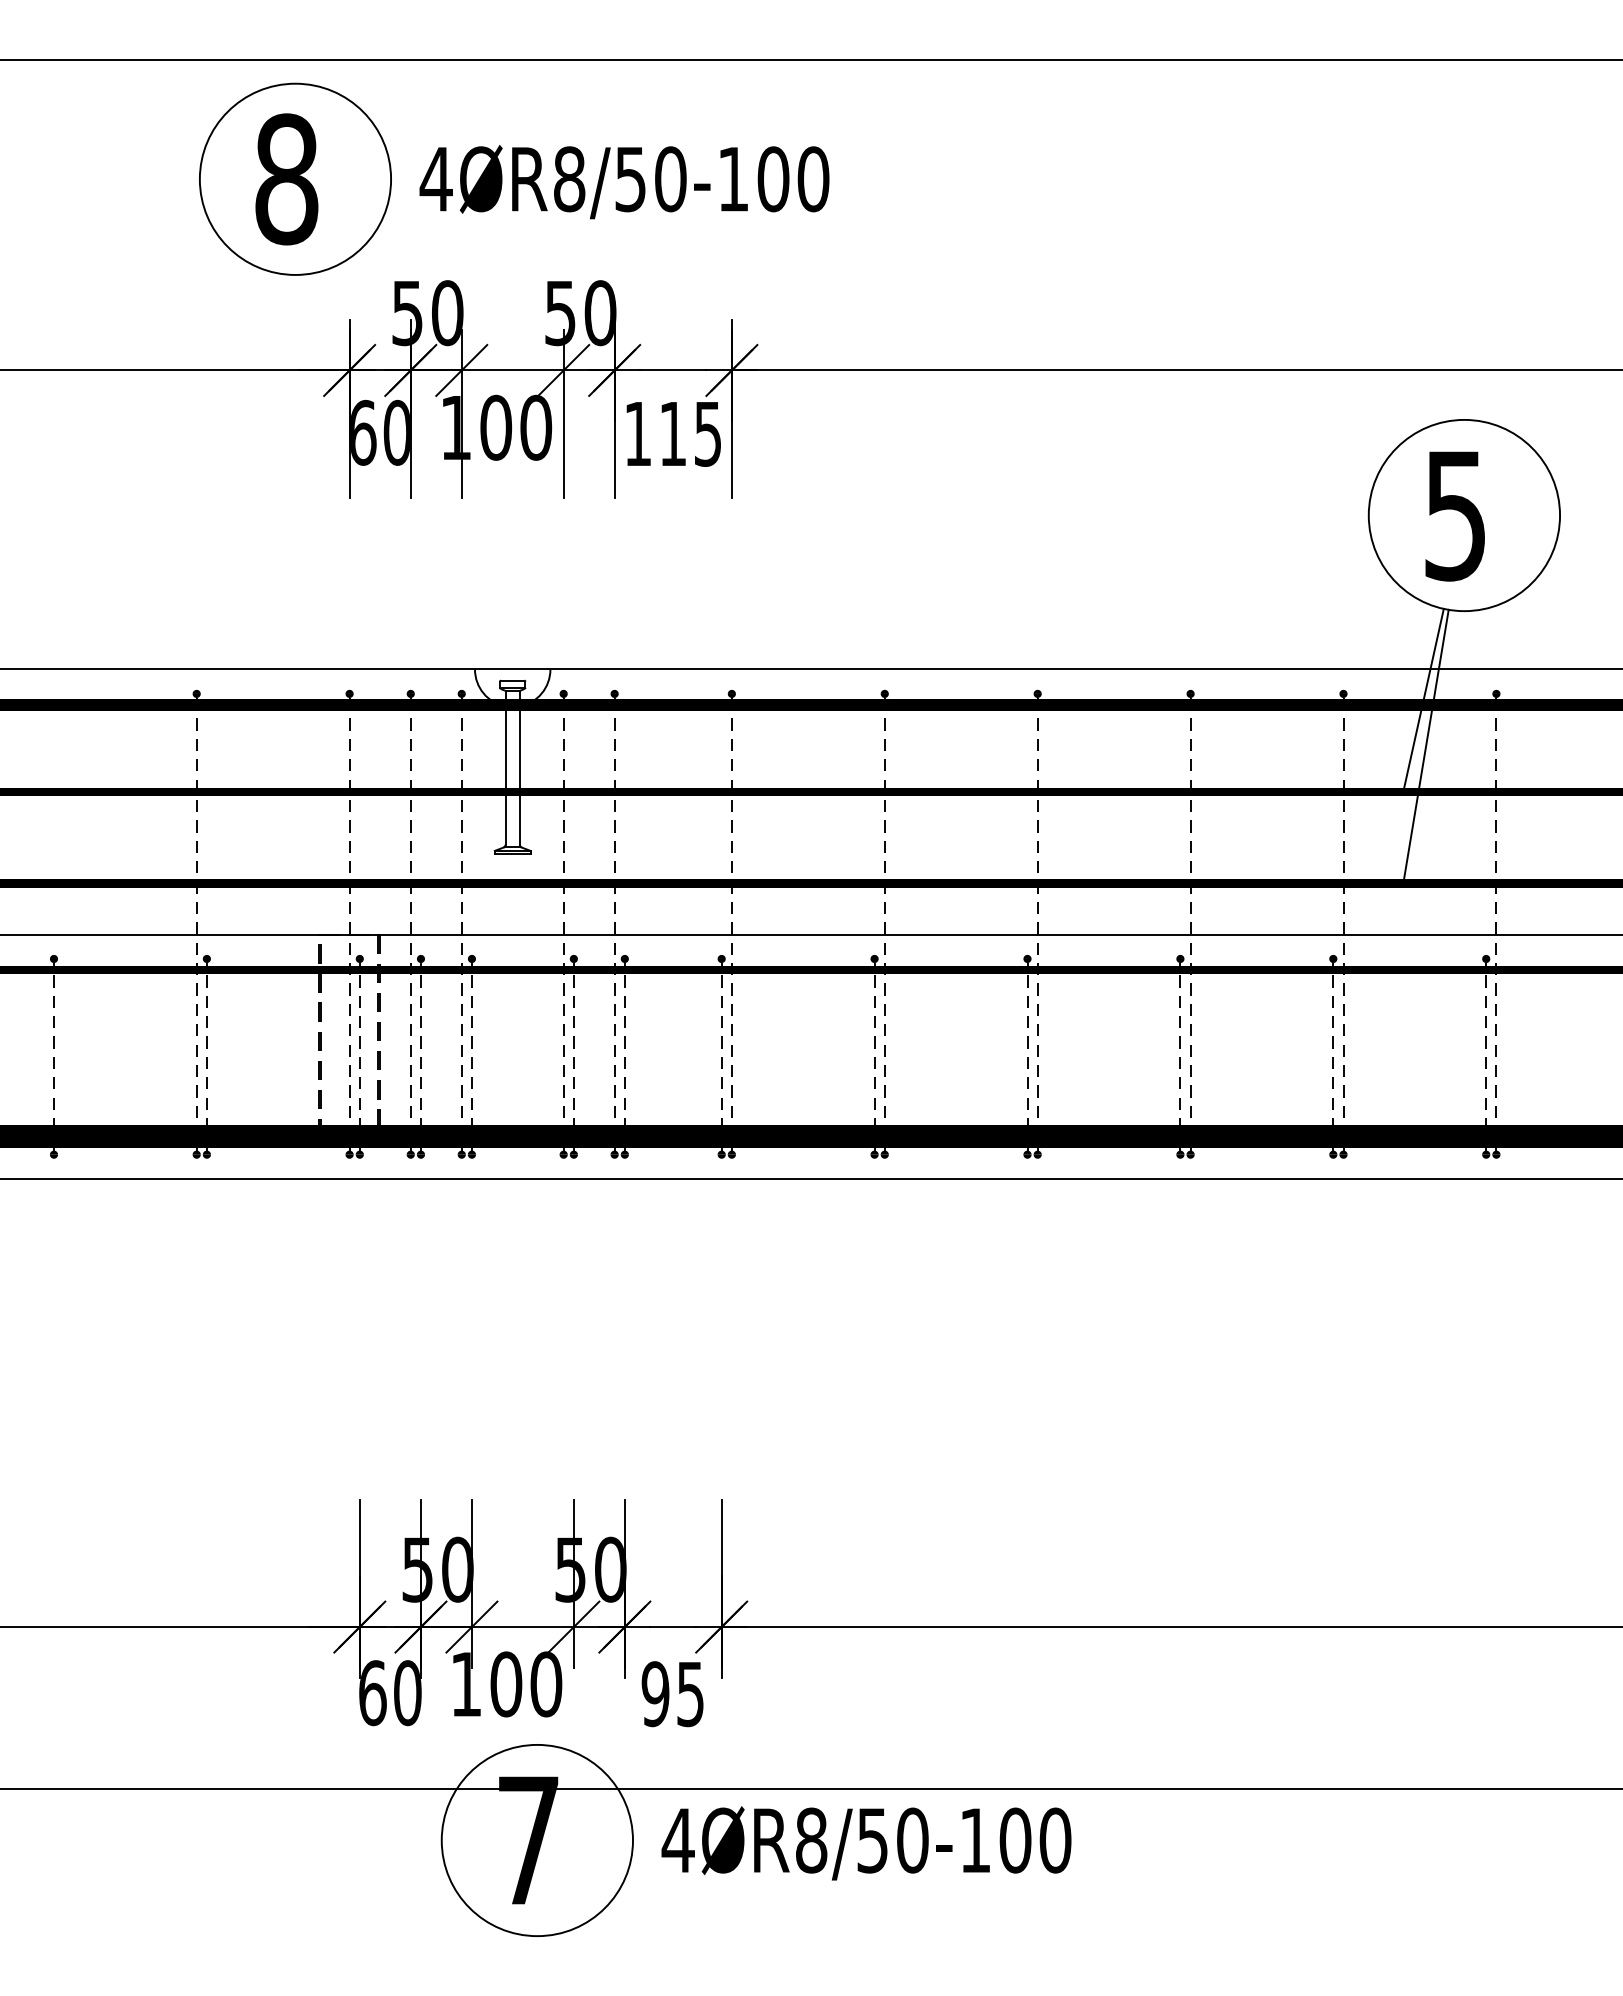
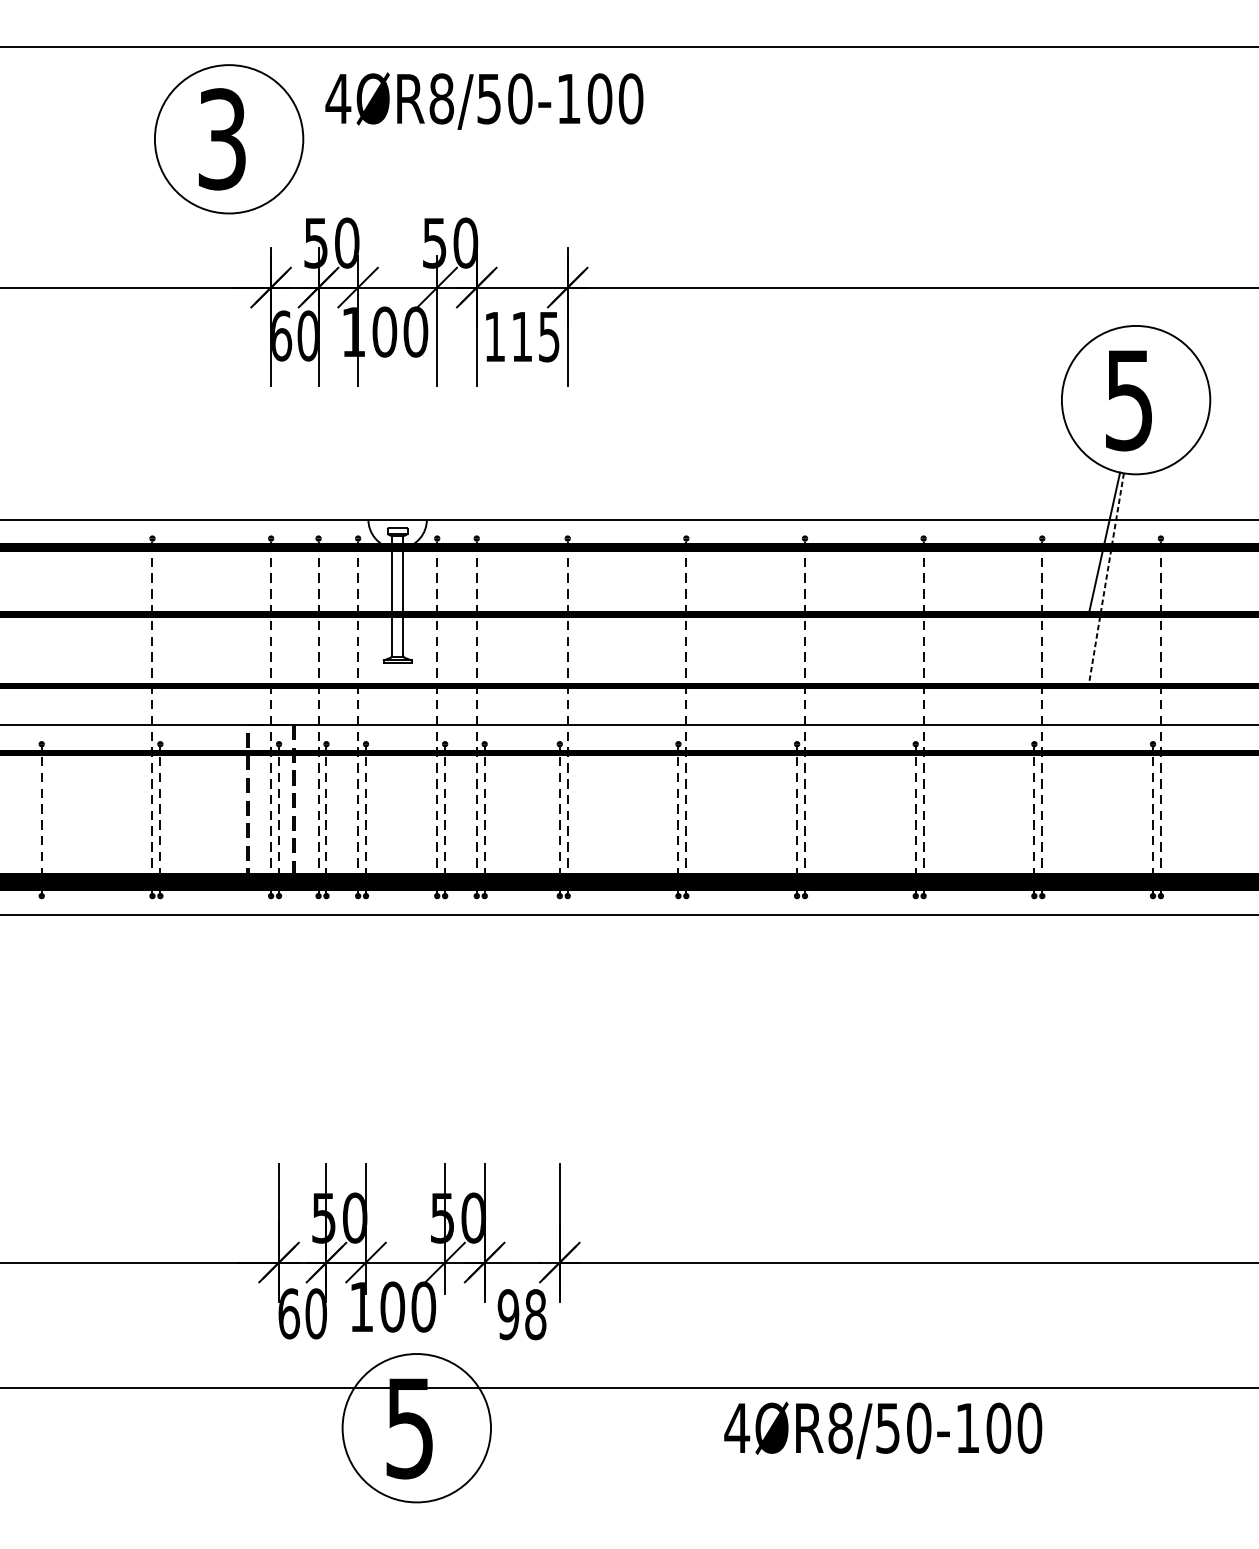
text: (286, 179) -> (222, 139), 8 -> 3
text: (624, 182) -> (484, 101), moved
line: (1426, 746) -> (1106, 579), solid -> dashed
text: (690, 1694) -> (535, 1314), 95 -> 98
text: (528, 1841) -> (409, 1428), 7 -> 5
text: (866, 1843) -> (883, 1430), moved

